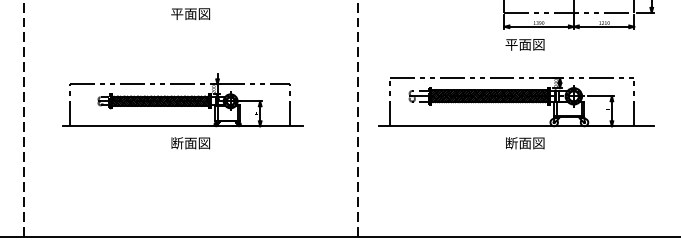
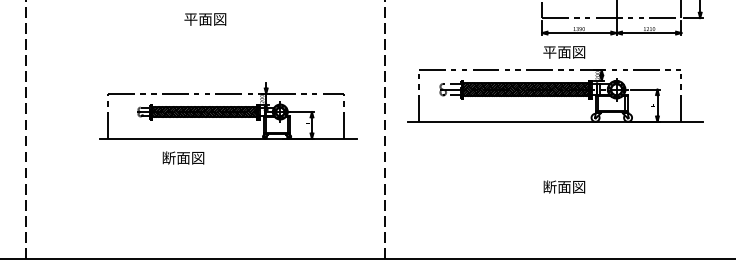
part: (182, 99) -> (228, 110), moved
part: (516, 101) -> (555, 95), moved
text: (190, 142) -> (183, 157), moved
text: (525, 142) -> (564, 186), moved

